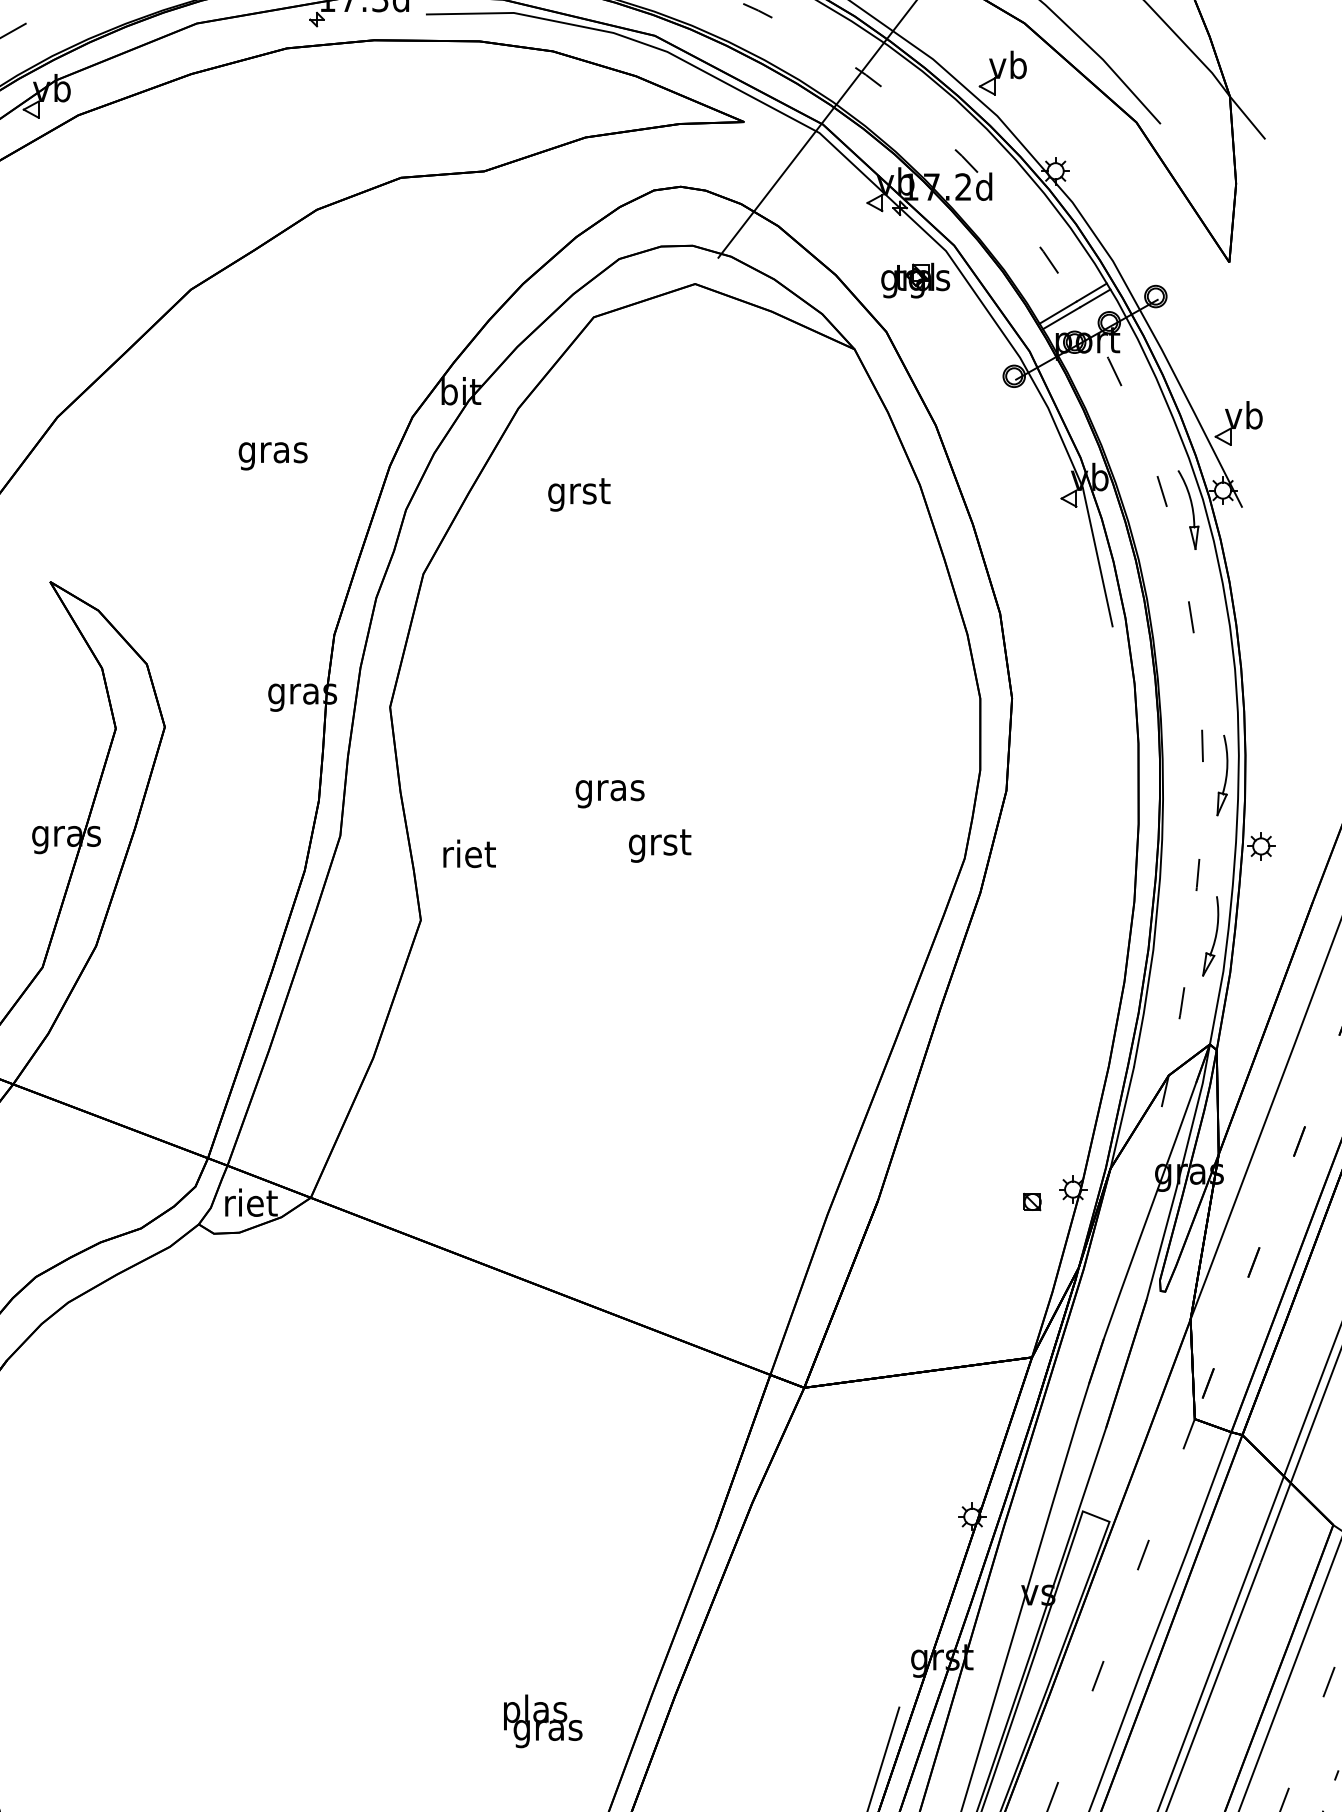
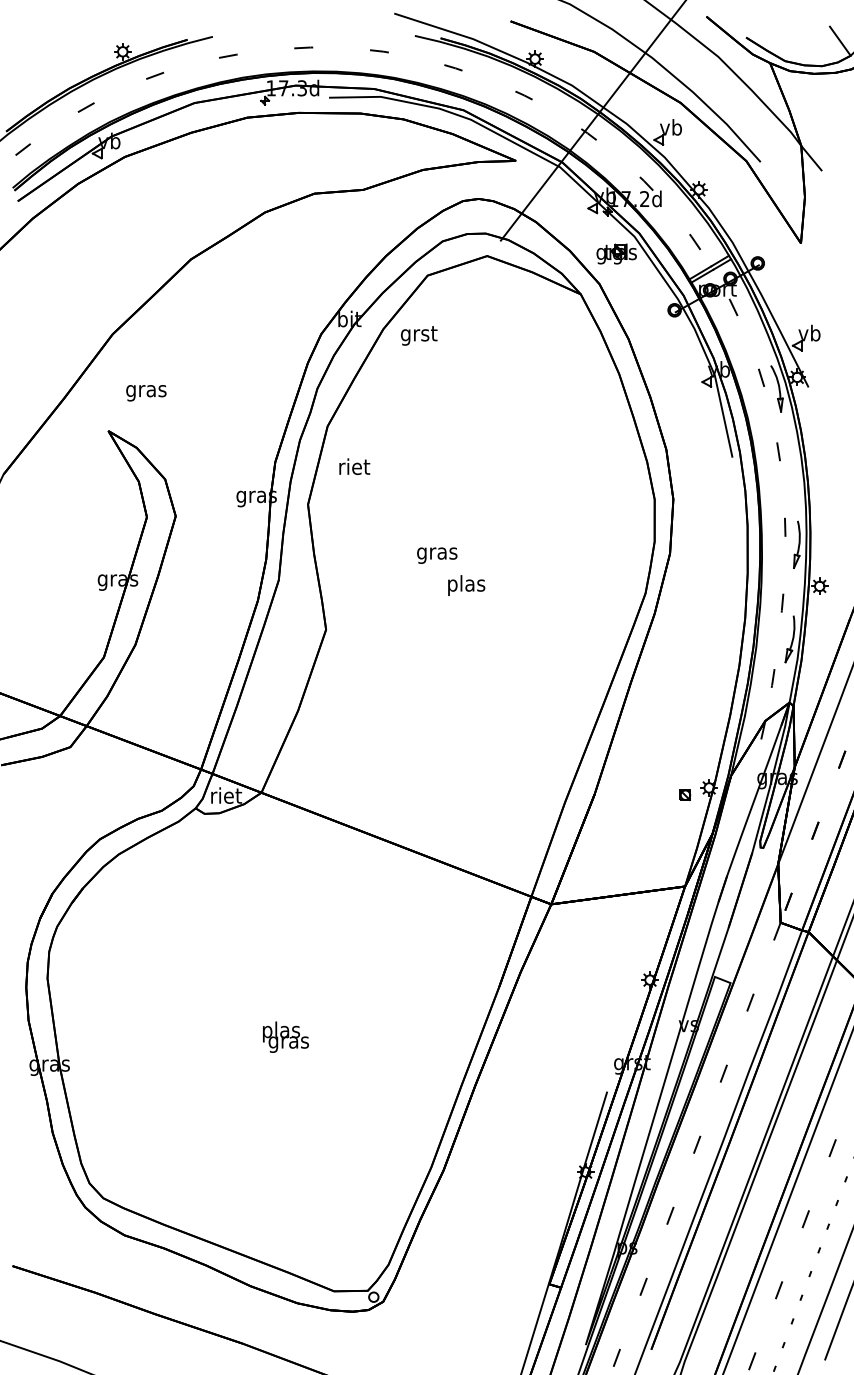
text: (273, 456) -> (146, 393), moved
text: (579, 494) -> (419, 335), moved
text: (659, 844) -> (466, 585), grst -> plas
text: (469, 853) -> (354, 466), moved
text: (542, 1720) -> (285, 1036), moved

